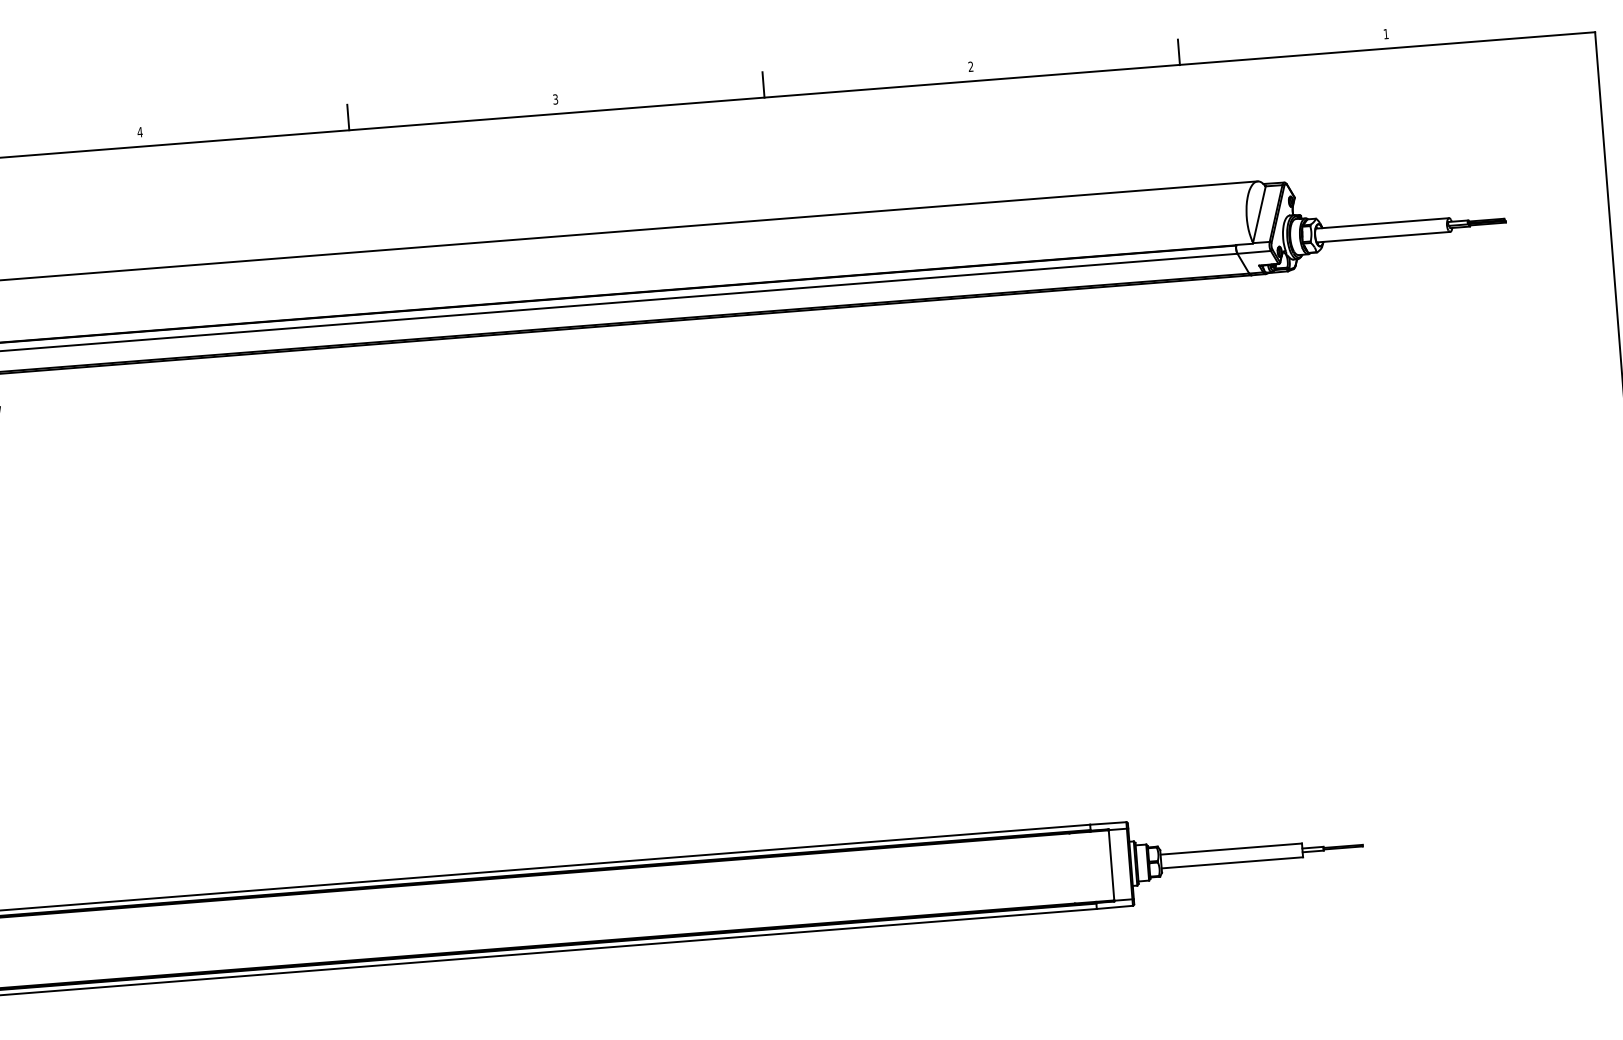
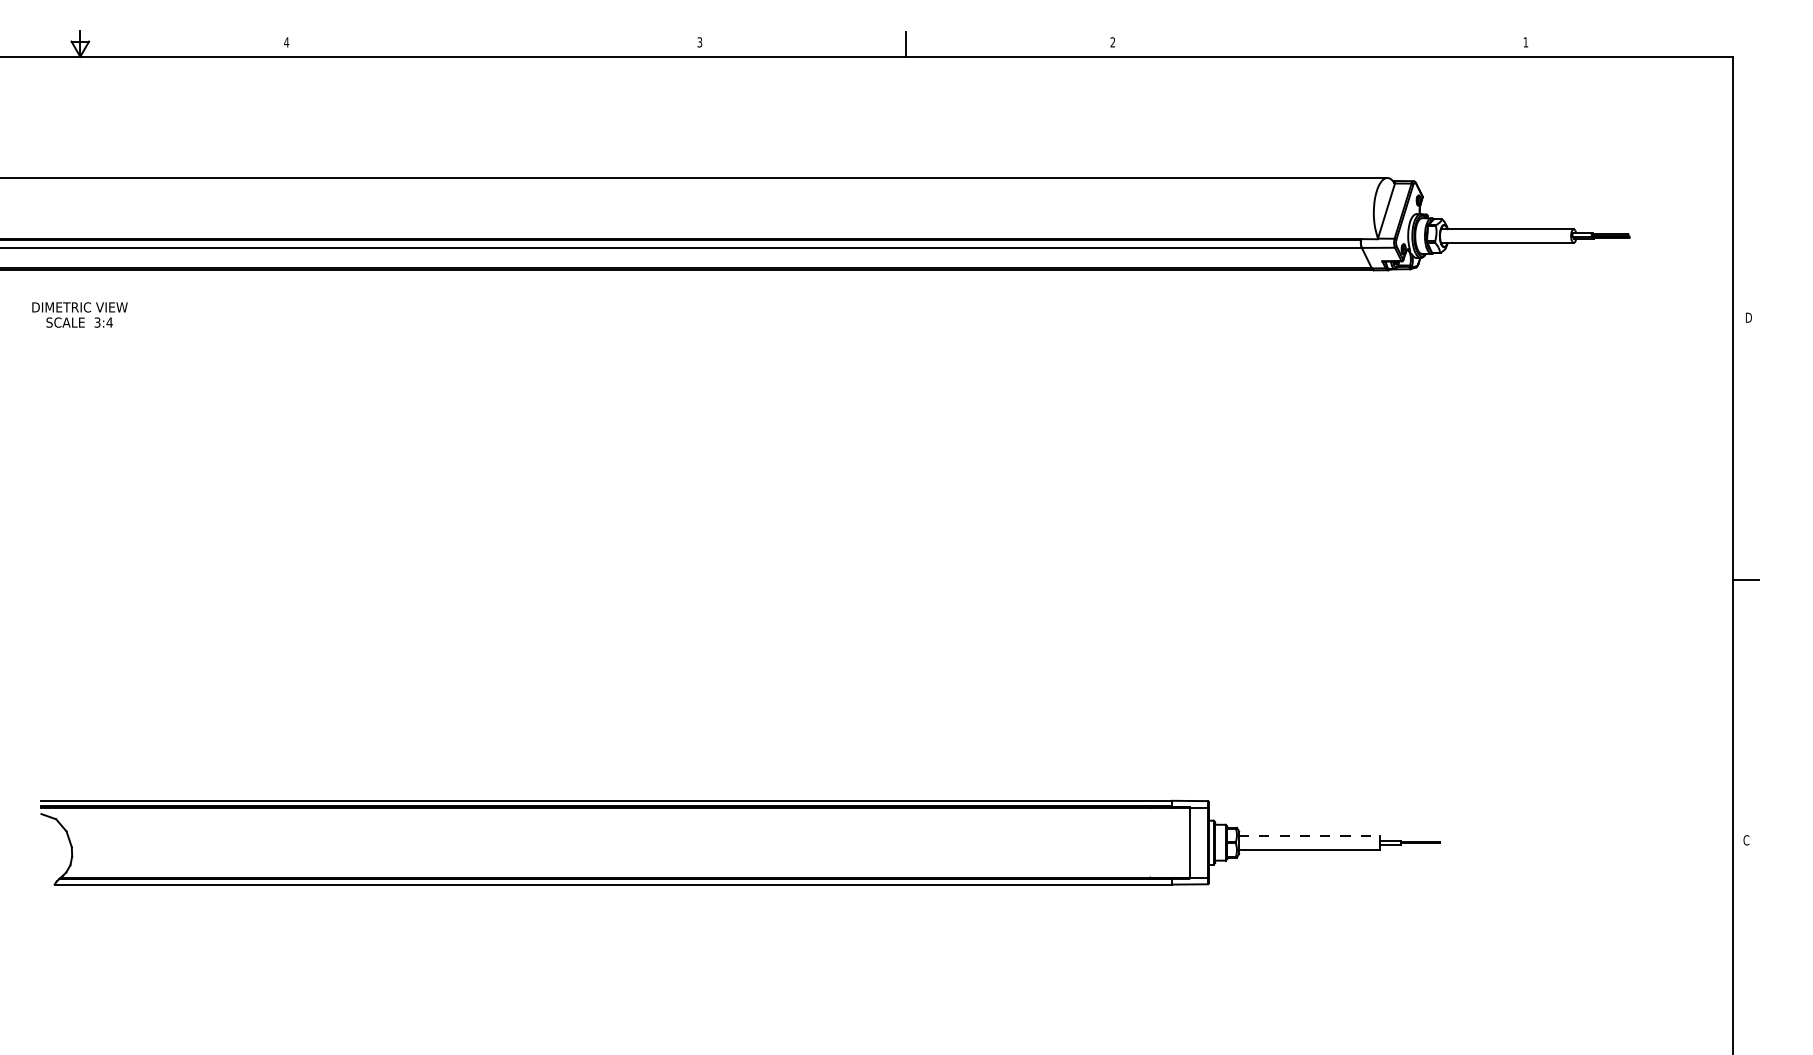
line: (1178, 51) -> (1319, 43), removed
line: (348, 116) -> (493, 43), removed
line: (1231, 848) -> (1309, 835), solid -> dashed

